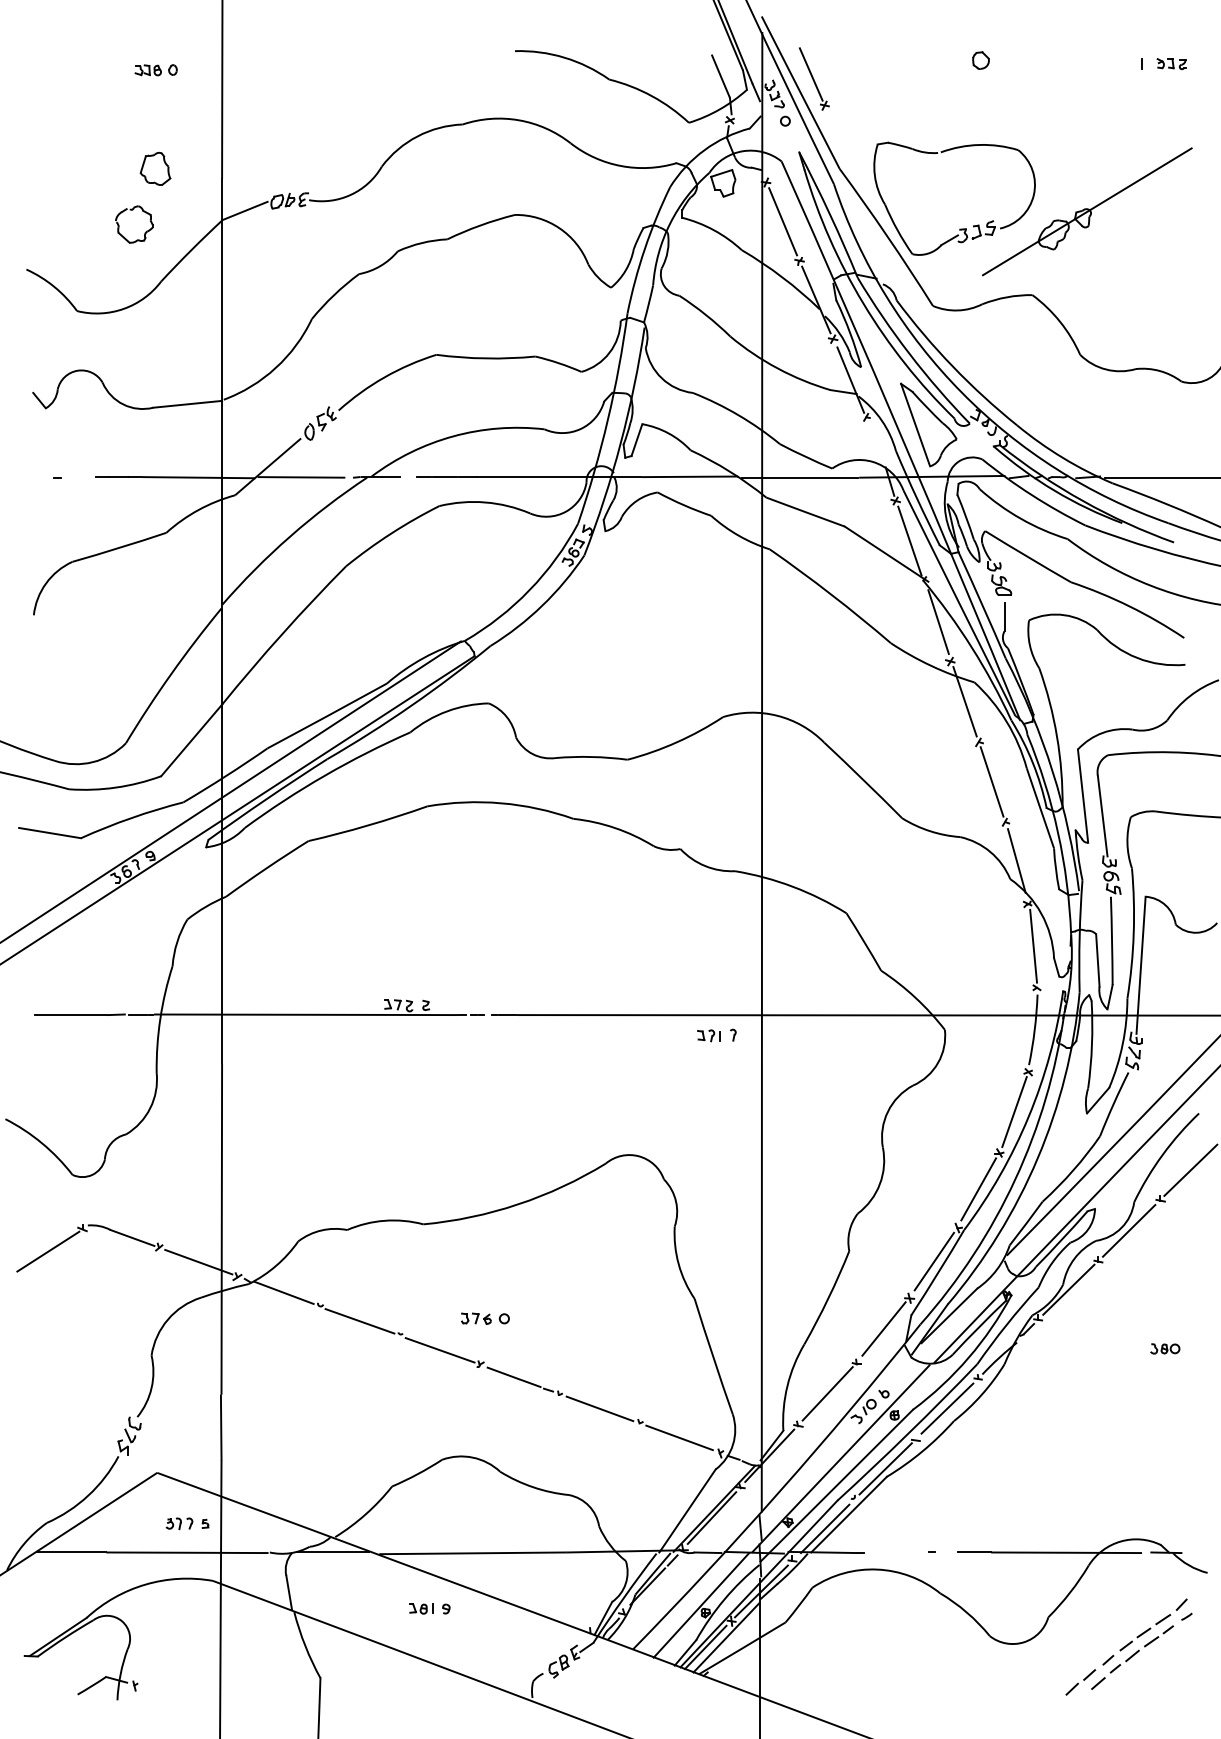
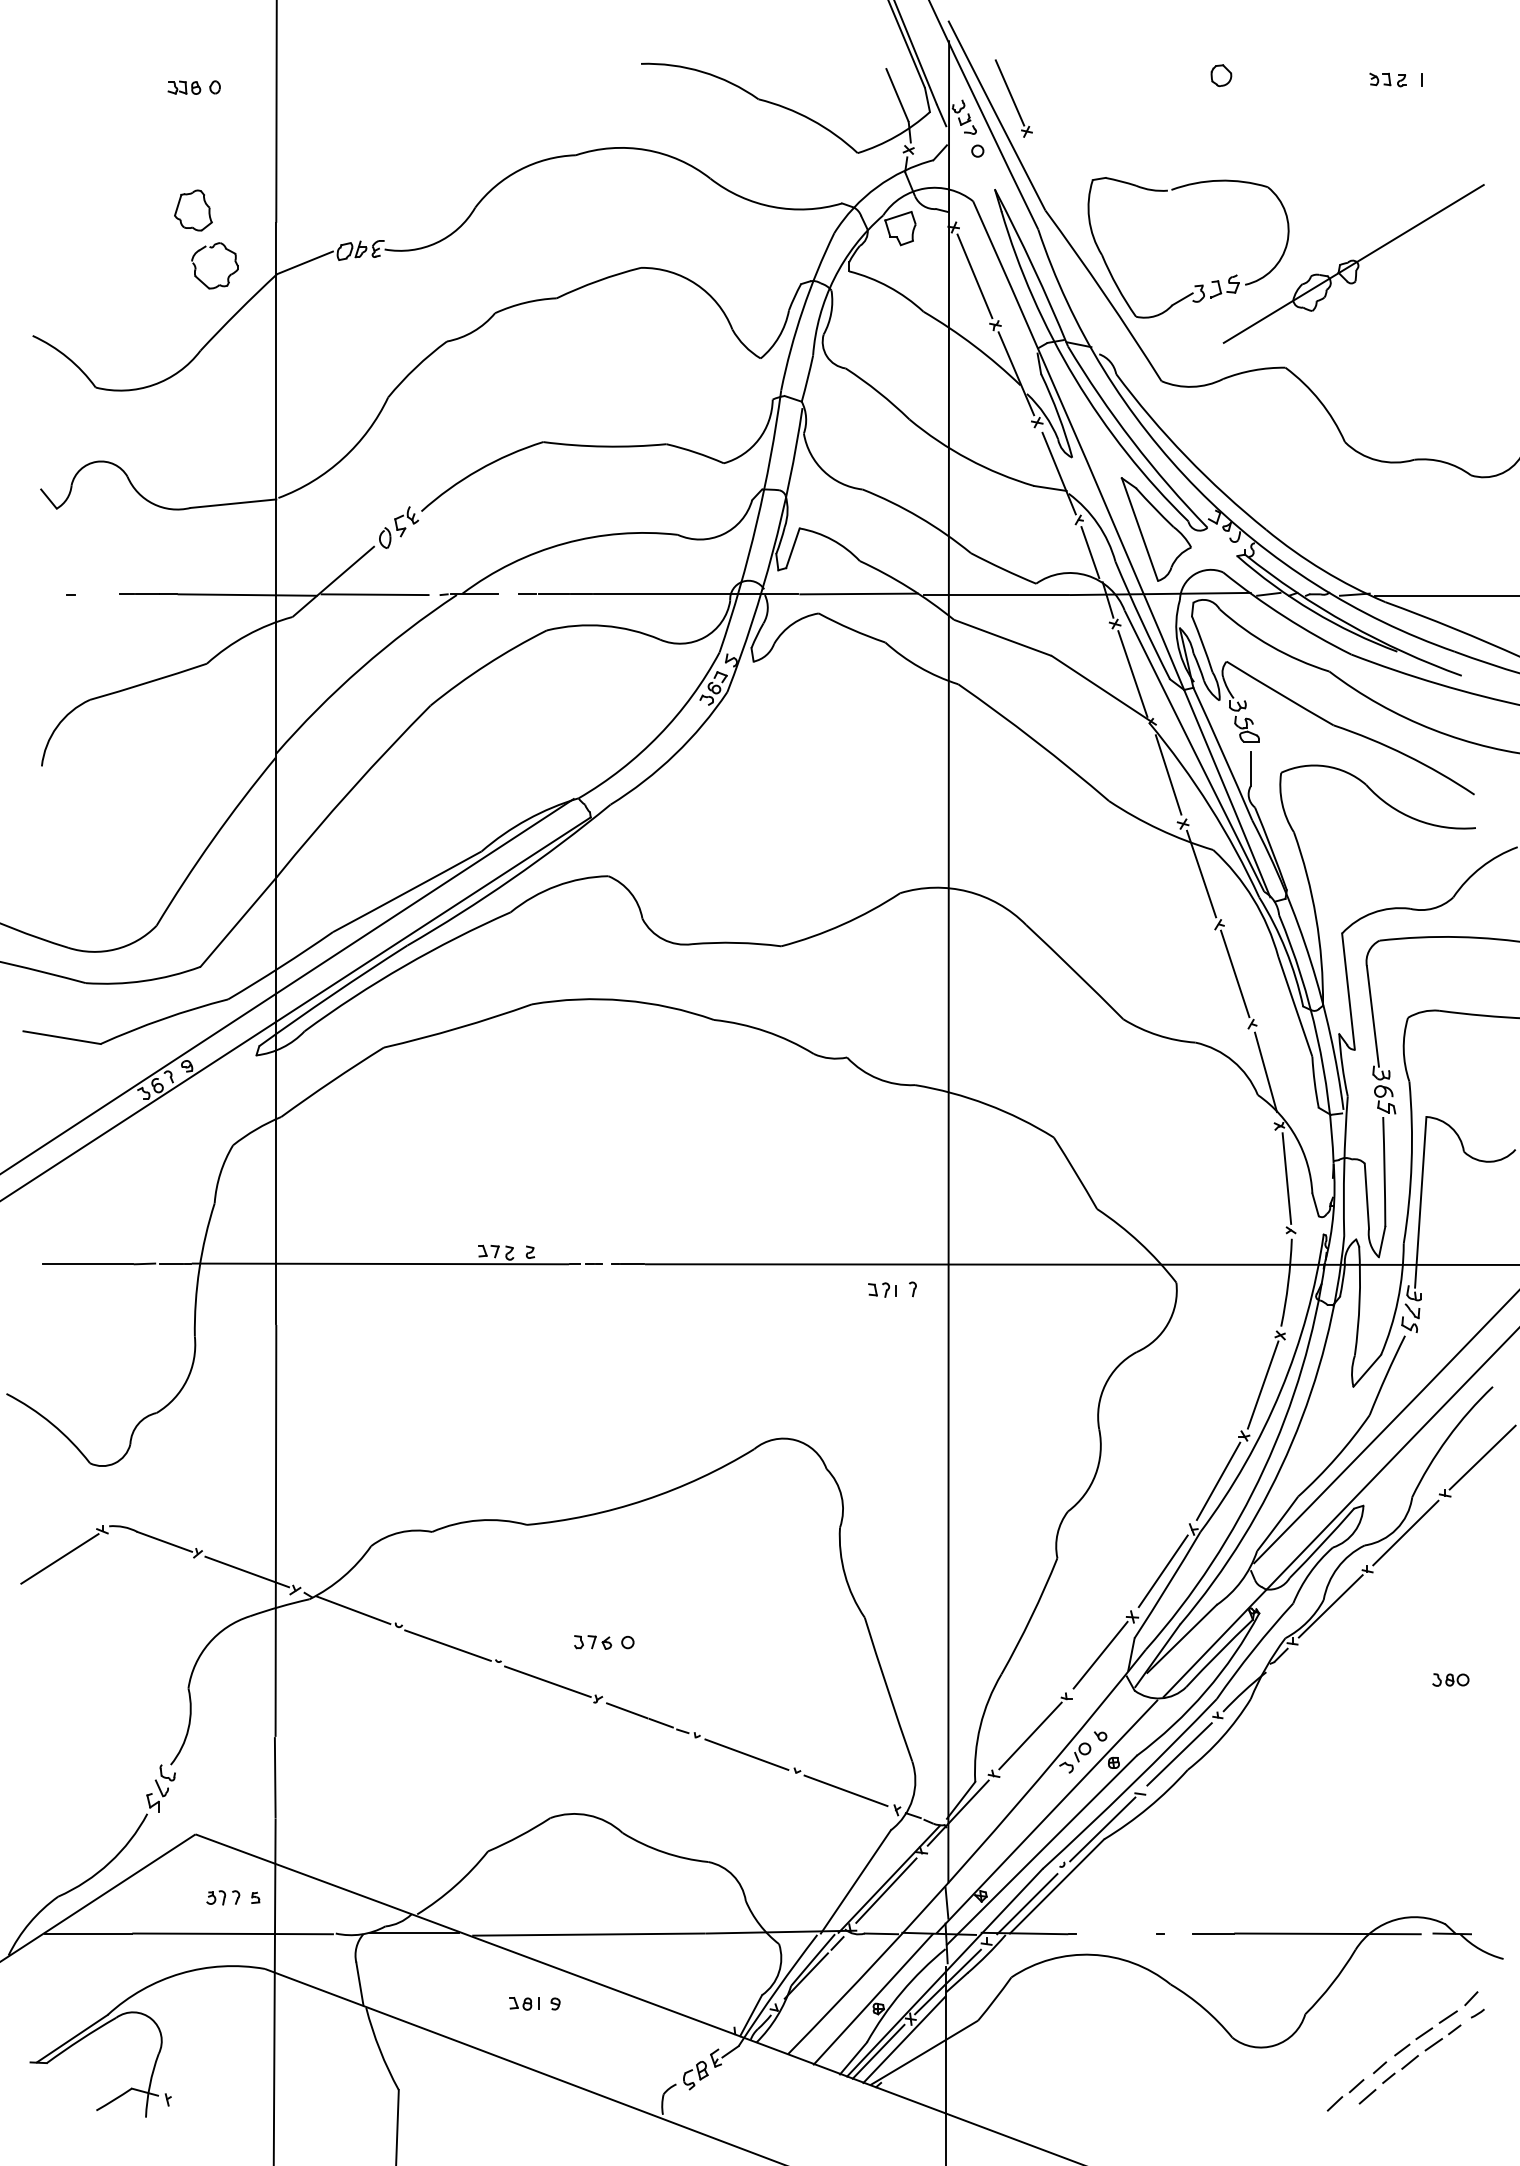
part: (1171, 63) -> (1387, 79), moved
part: (132, 210) -> (212, 248), moved
line: (875, 443) -> (1090, 552), added

